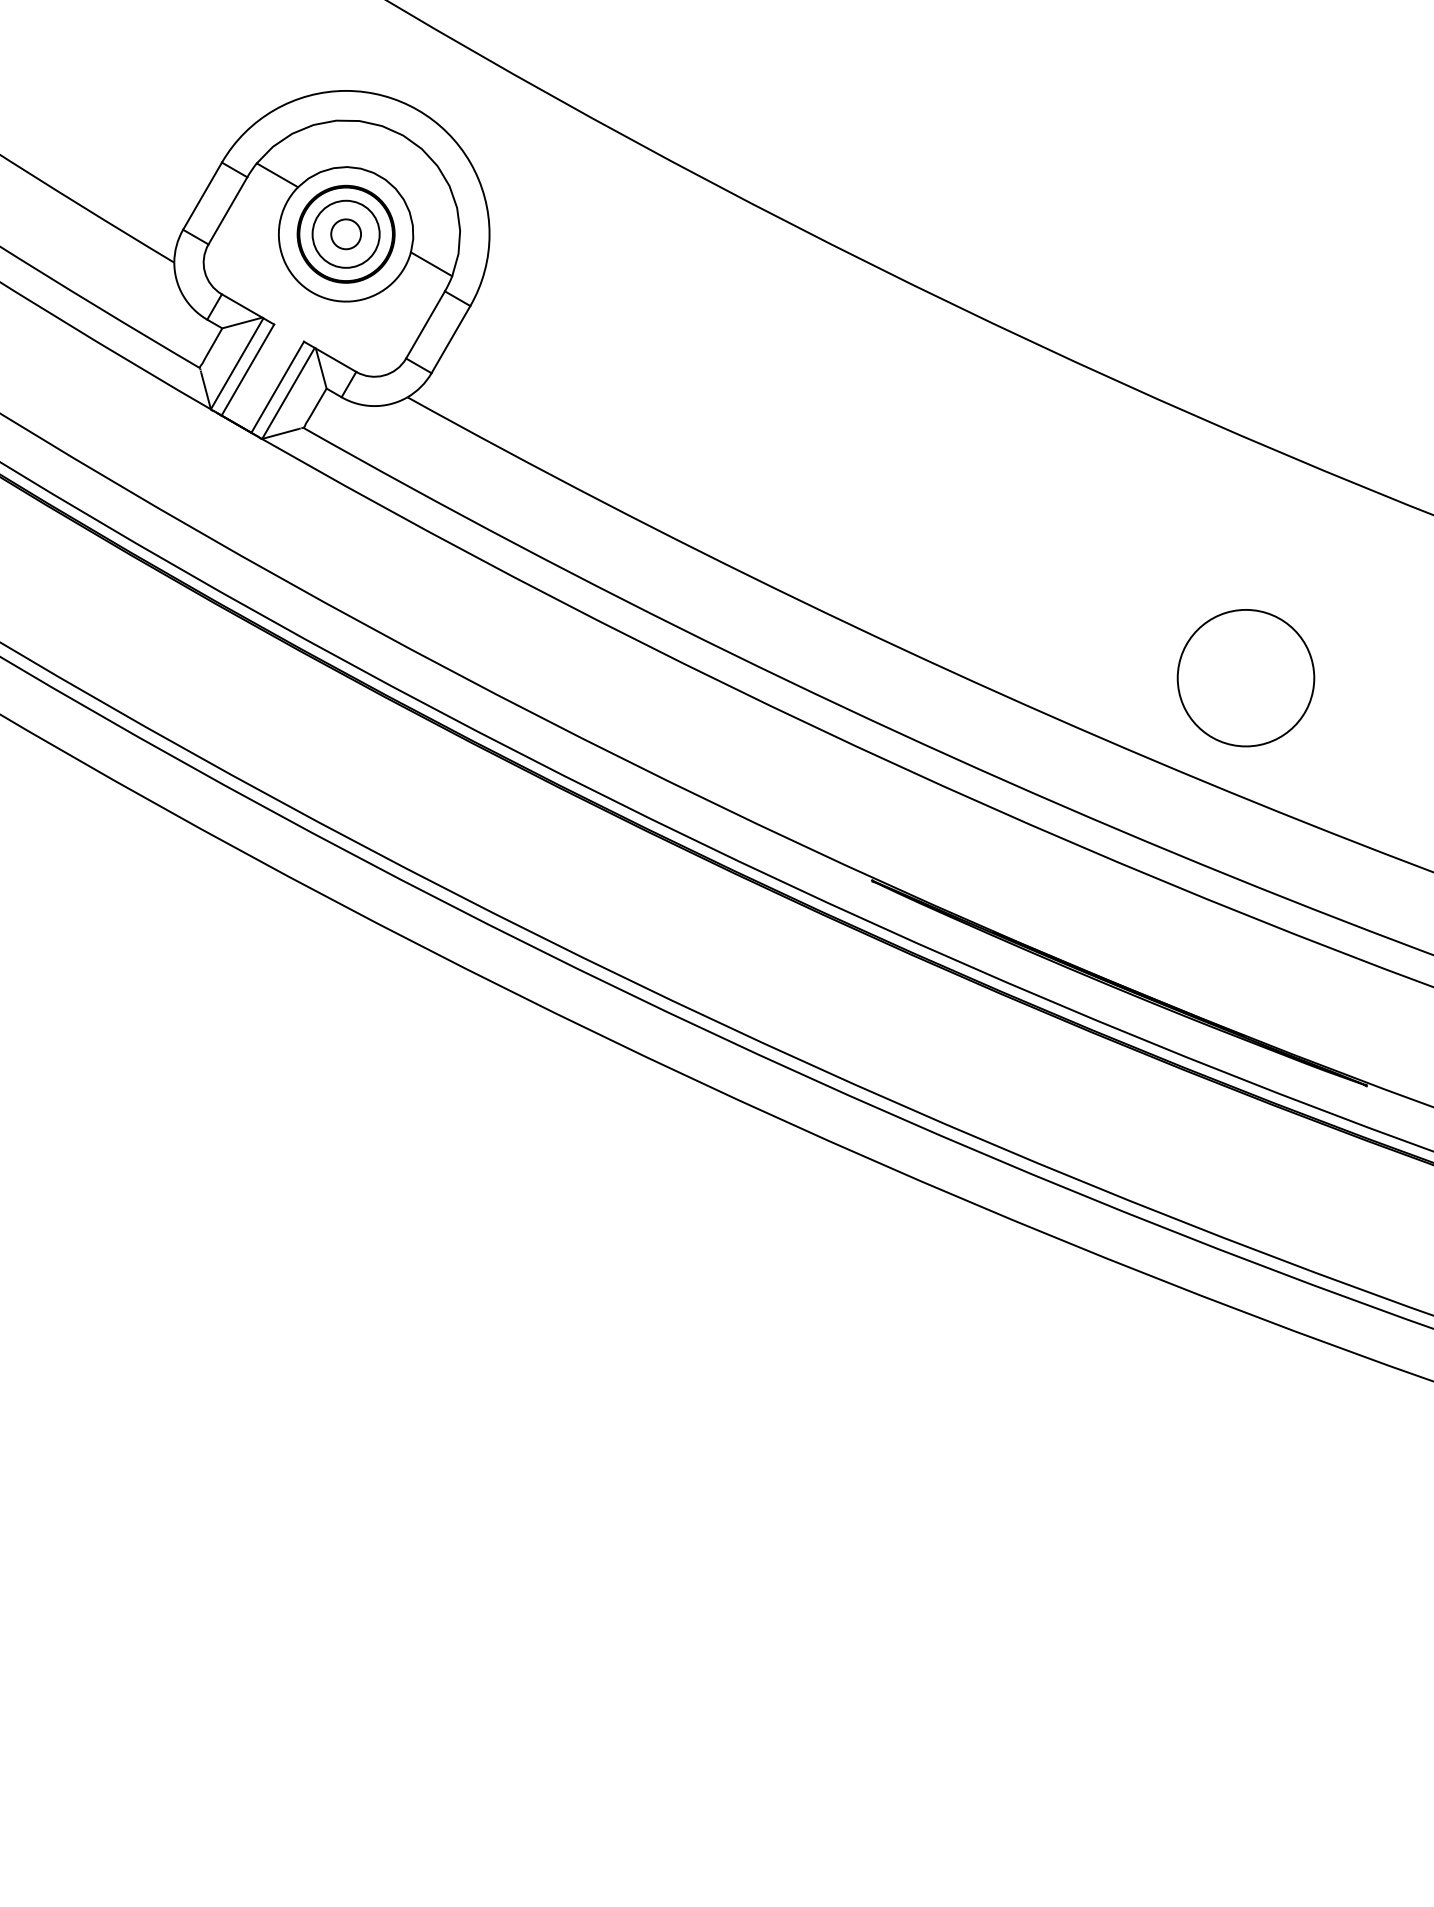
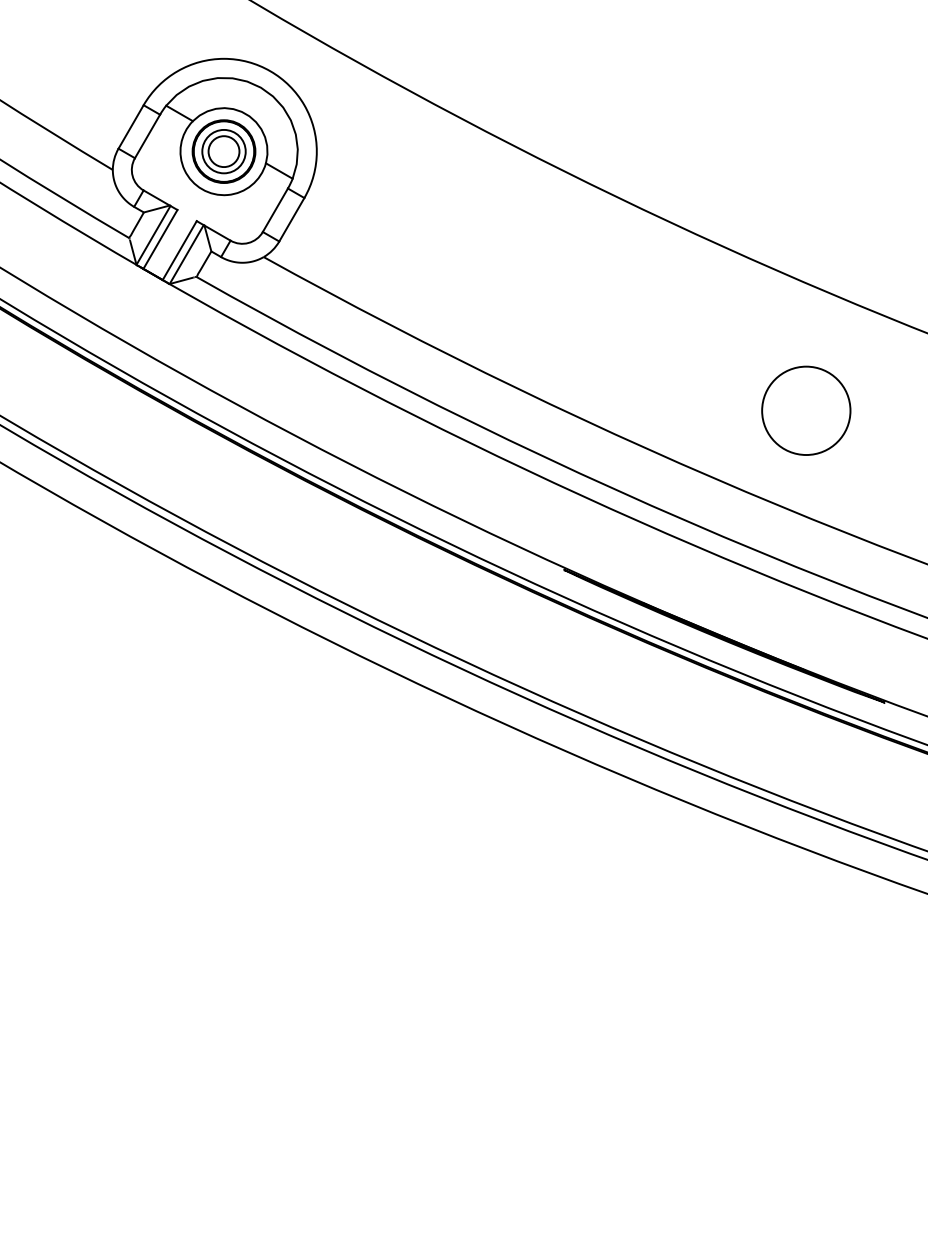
circle: (345, 234) -> (223, 151), size x1.6
circle: (1246, 677) -> (806, 410), moved

